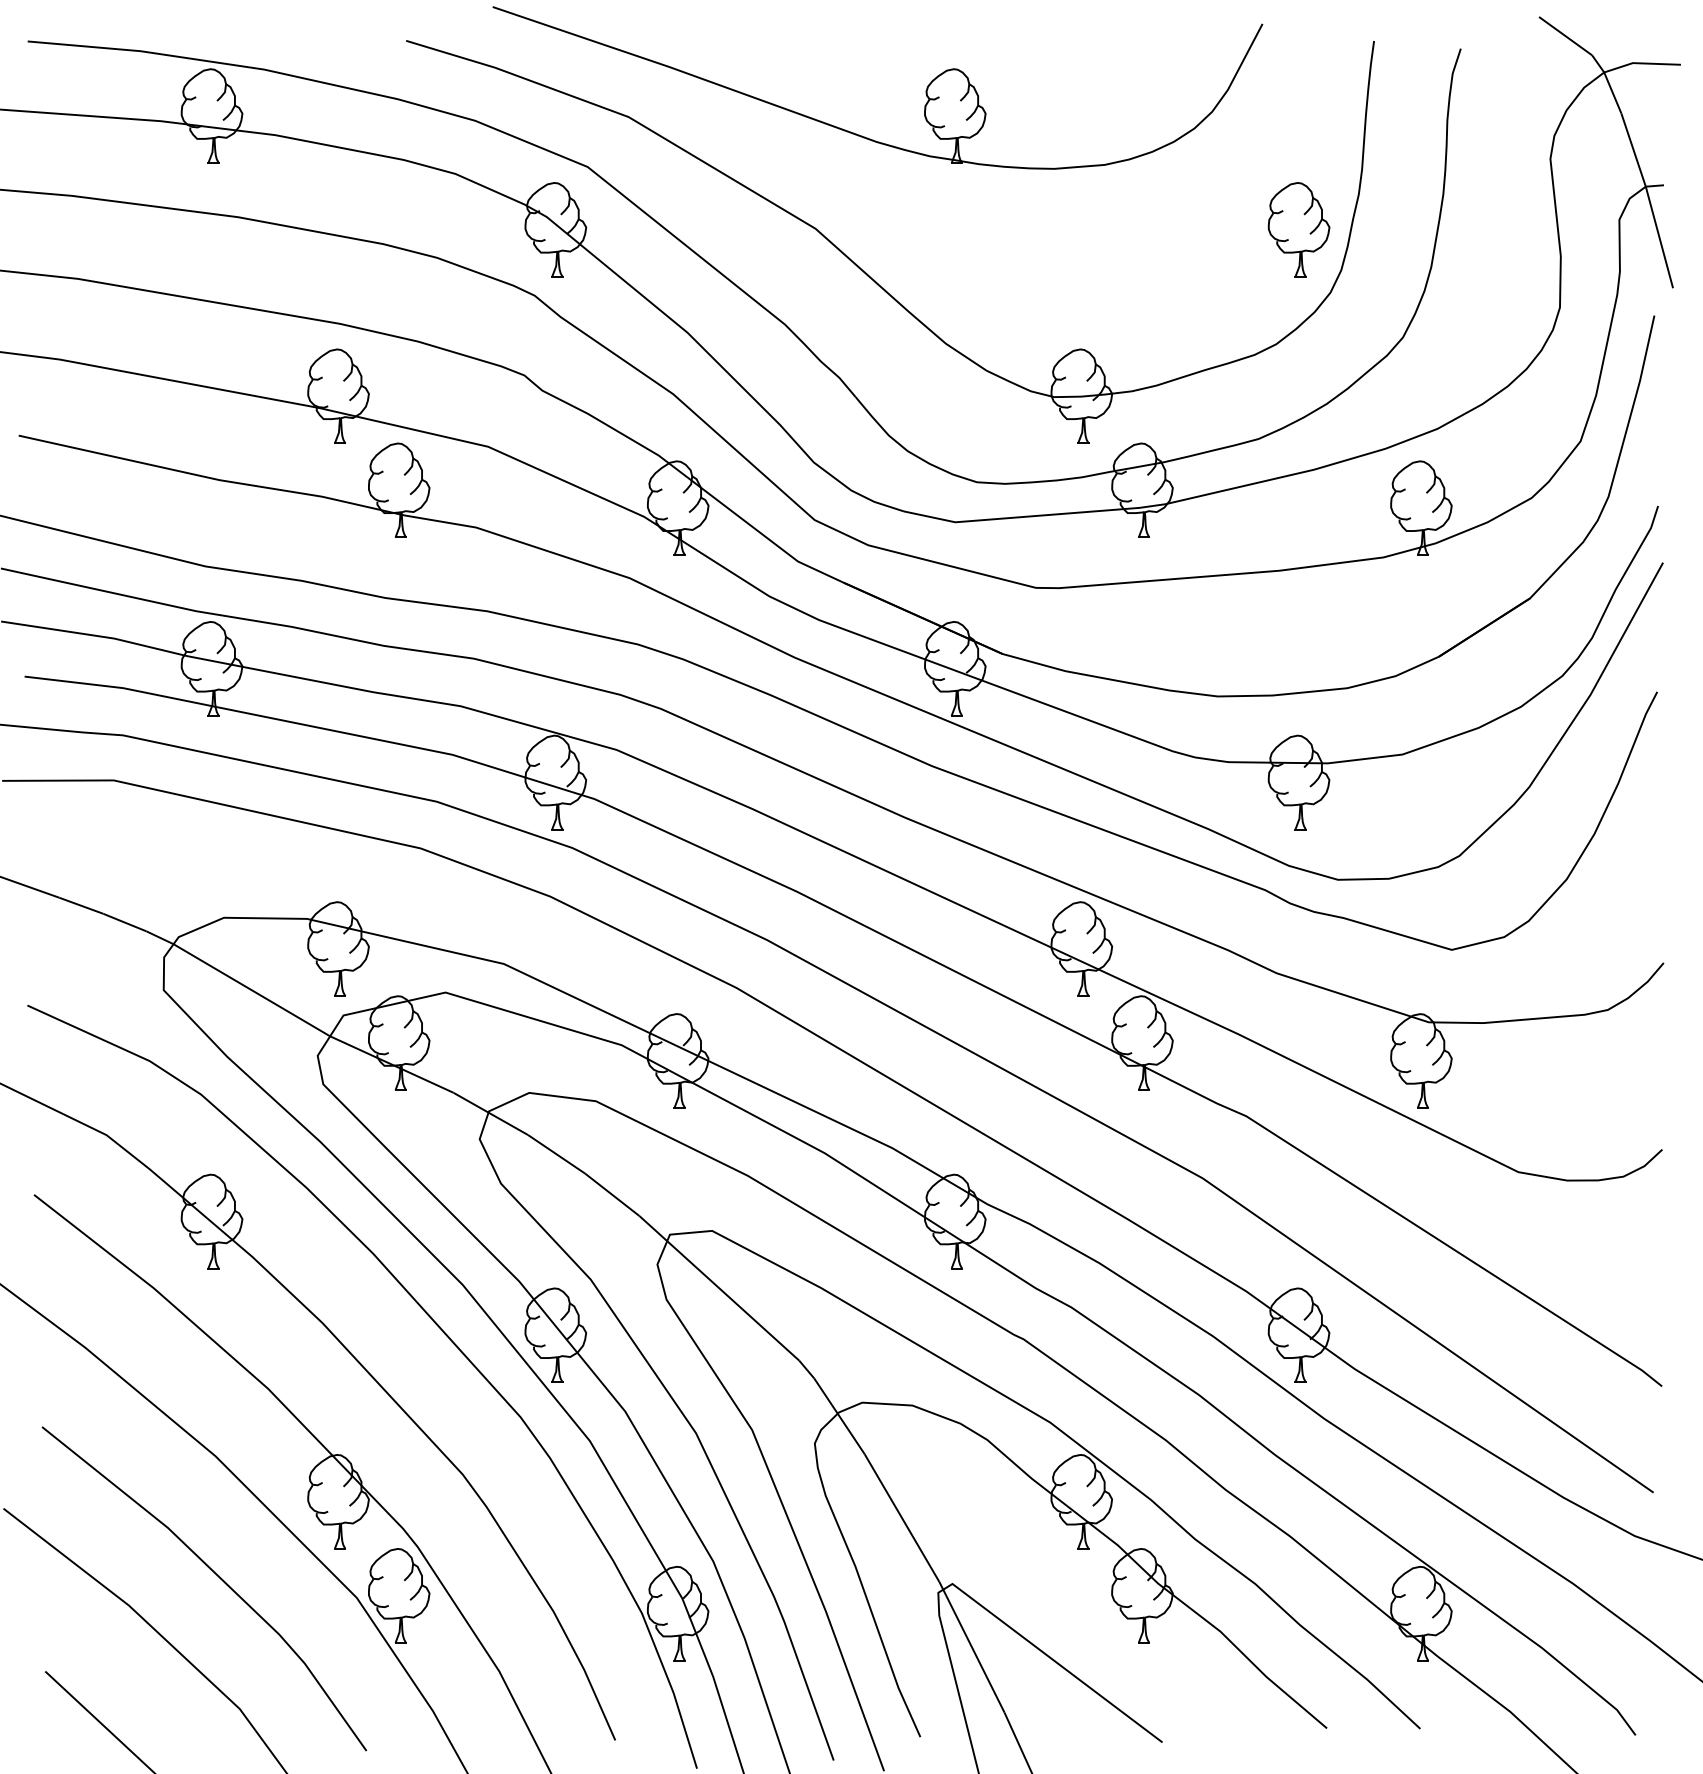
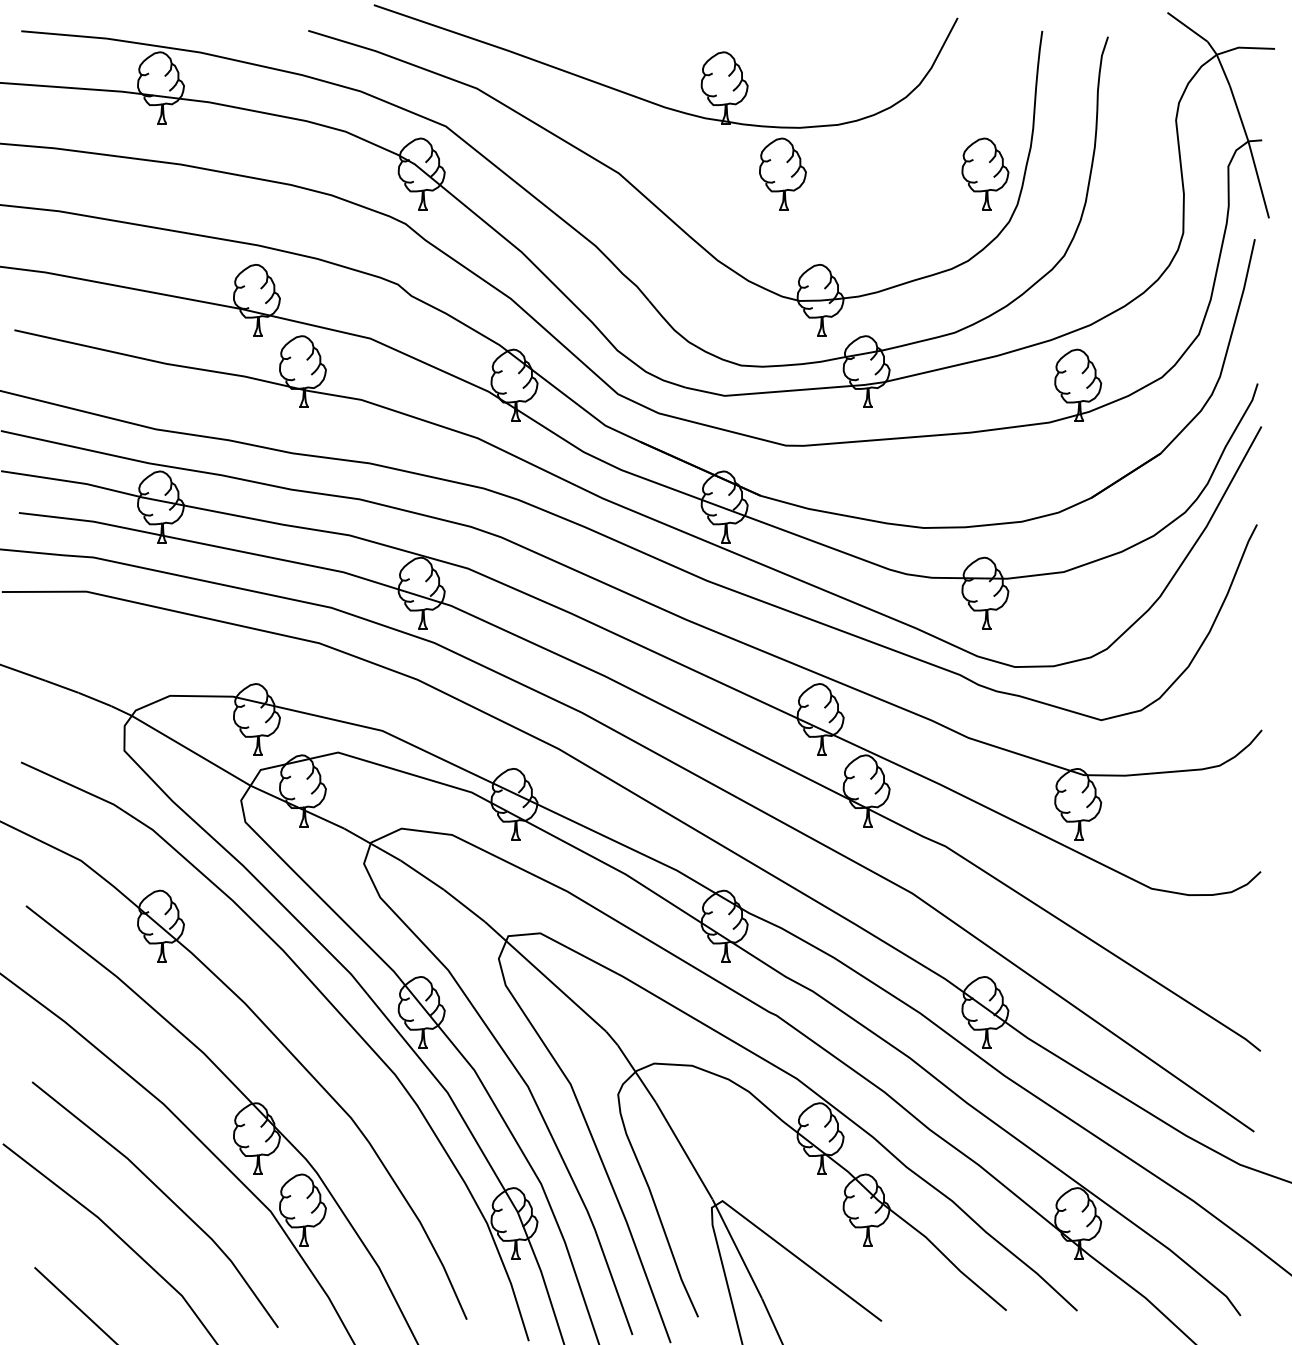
part: (1031, 229) -> (782, 173), added

